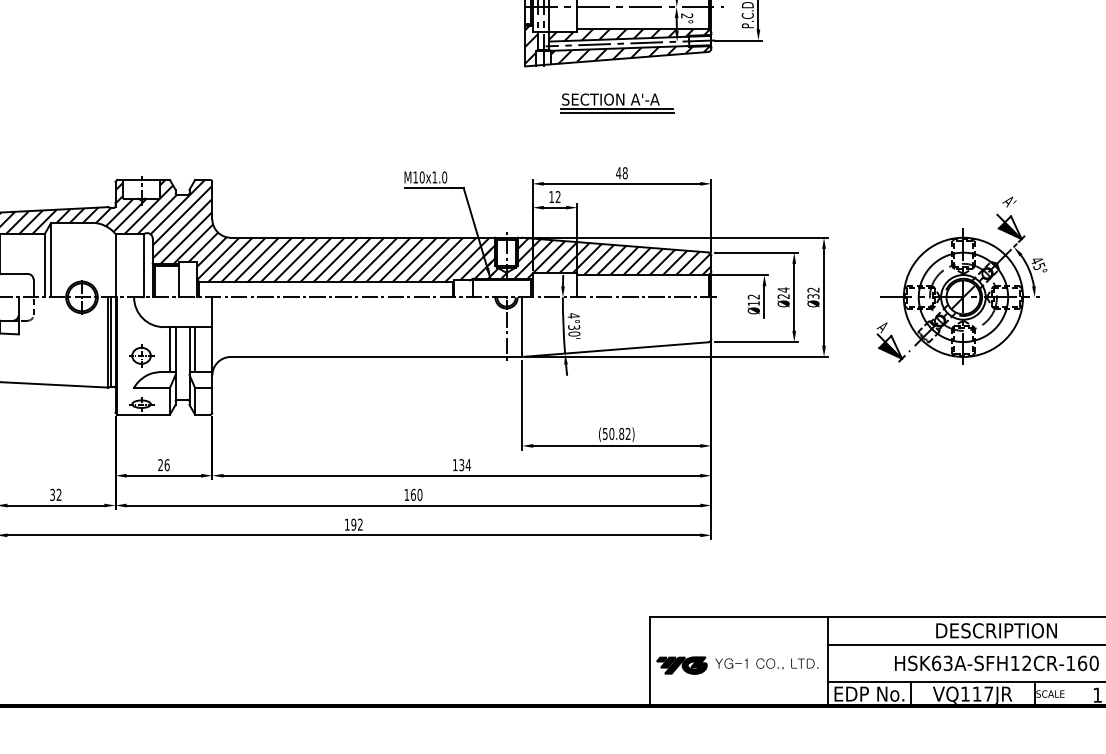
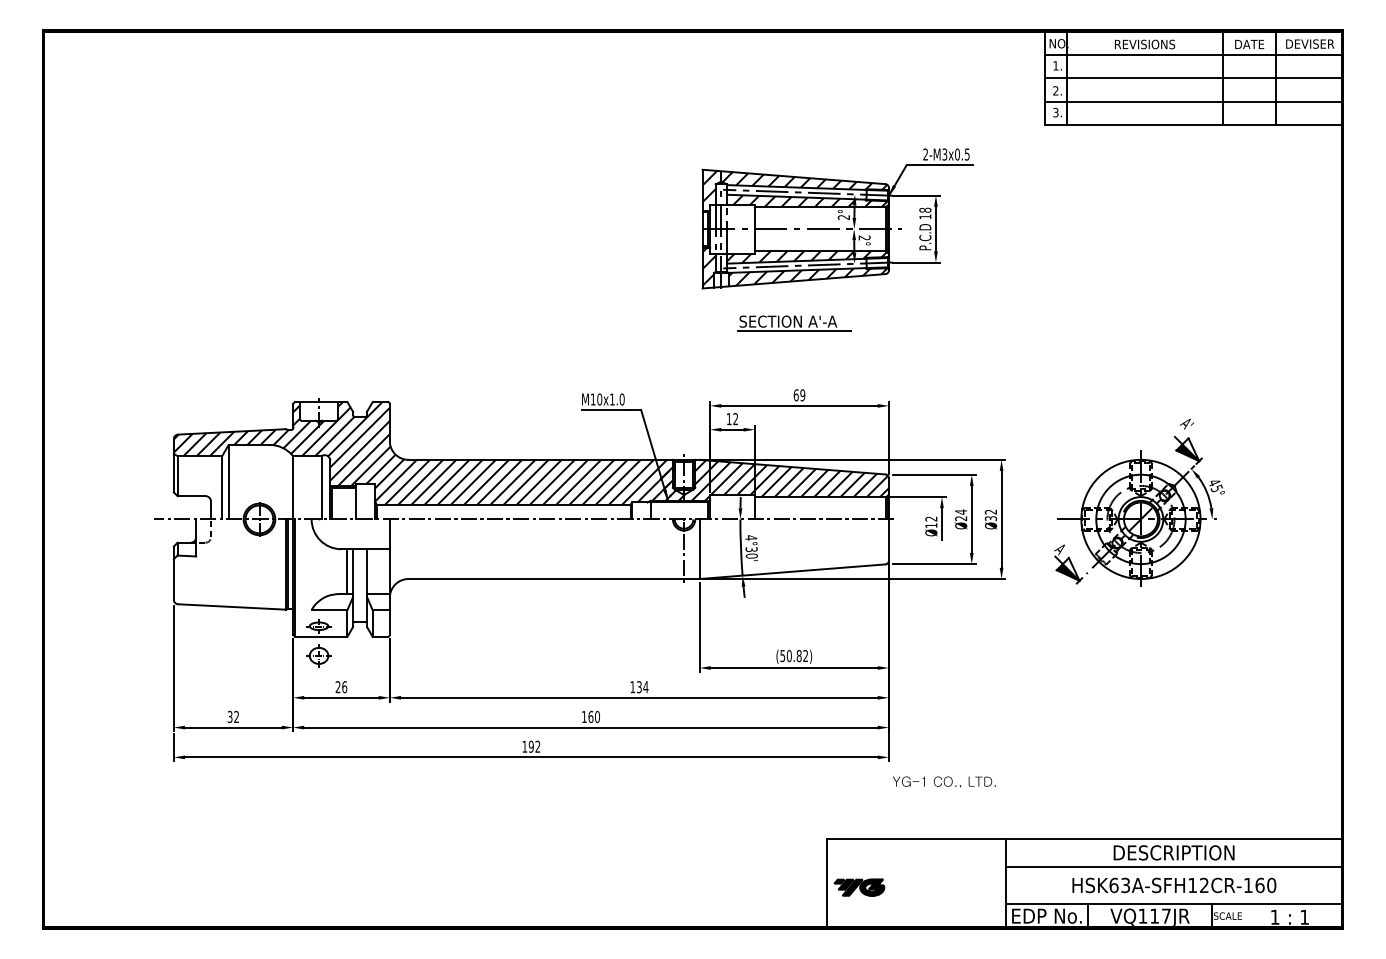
line: (616, 112) -> (794, 334), removed
text: (621, 173) -> (799, 395), 48 -> 69
line: (194, 349) -> (372, 571), removed
part: (140, 355) -> (318, 655), moved
text: (766, 663) -> (944, 781), moved

